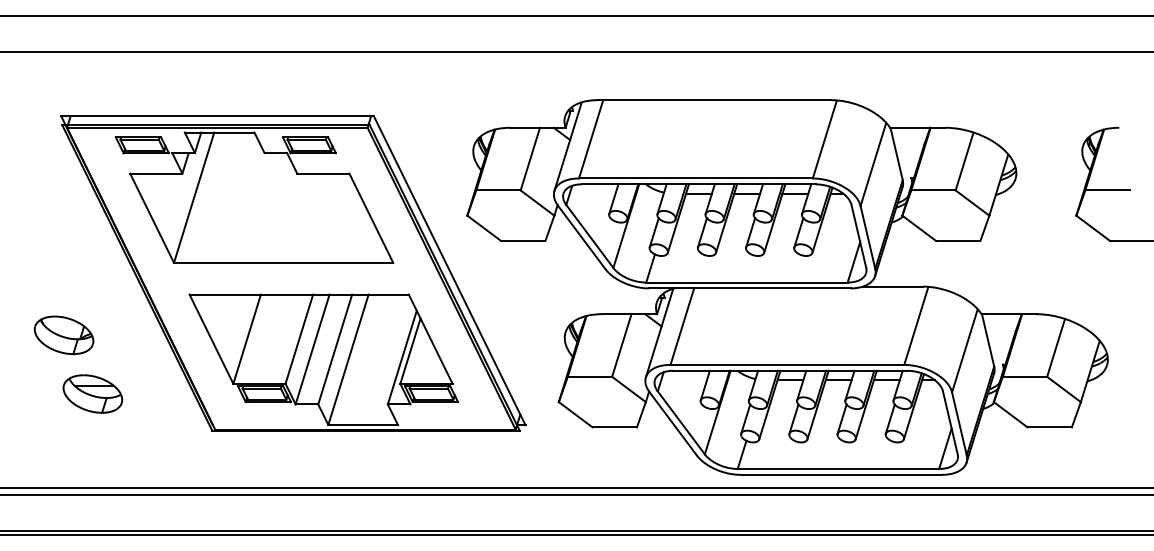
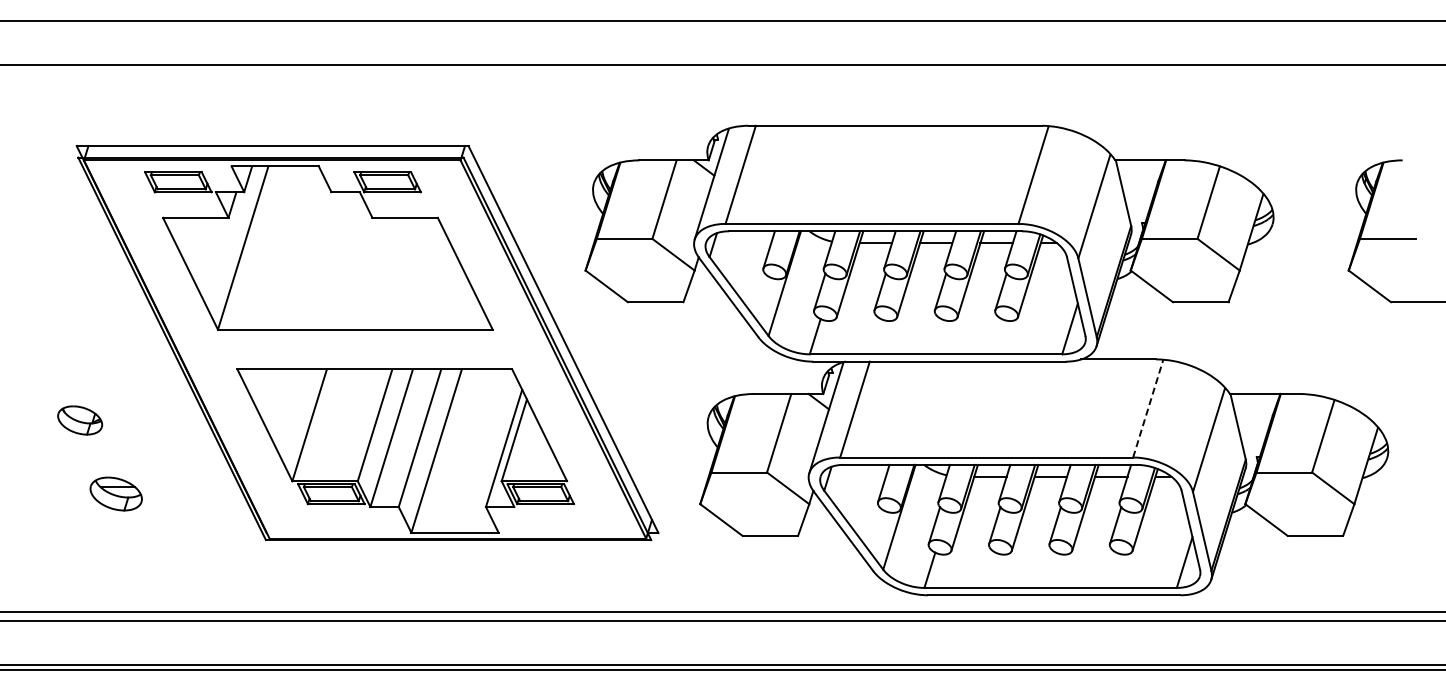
line: (916, 325) -> (1148, 408), solid -> dashed
part: (63, 335) -> (79, 420), size x0.6
part: (92, 393) -> (115, 493), size x0.7

